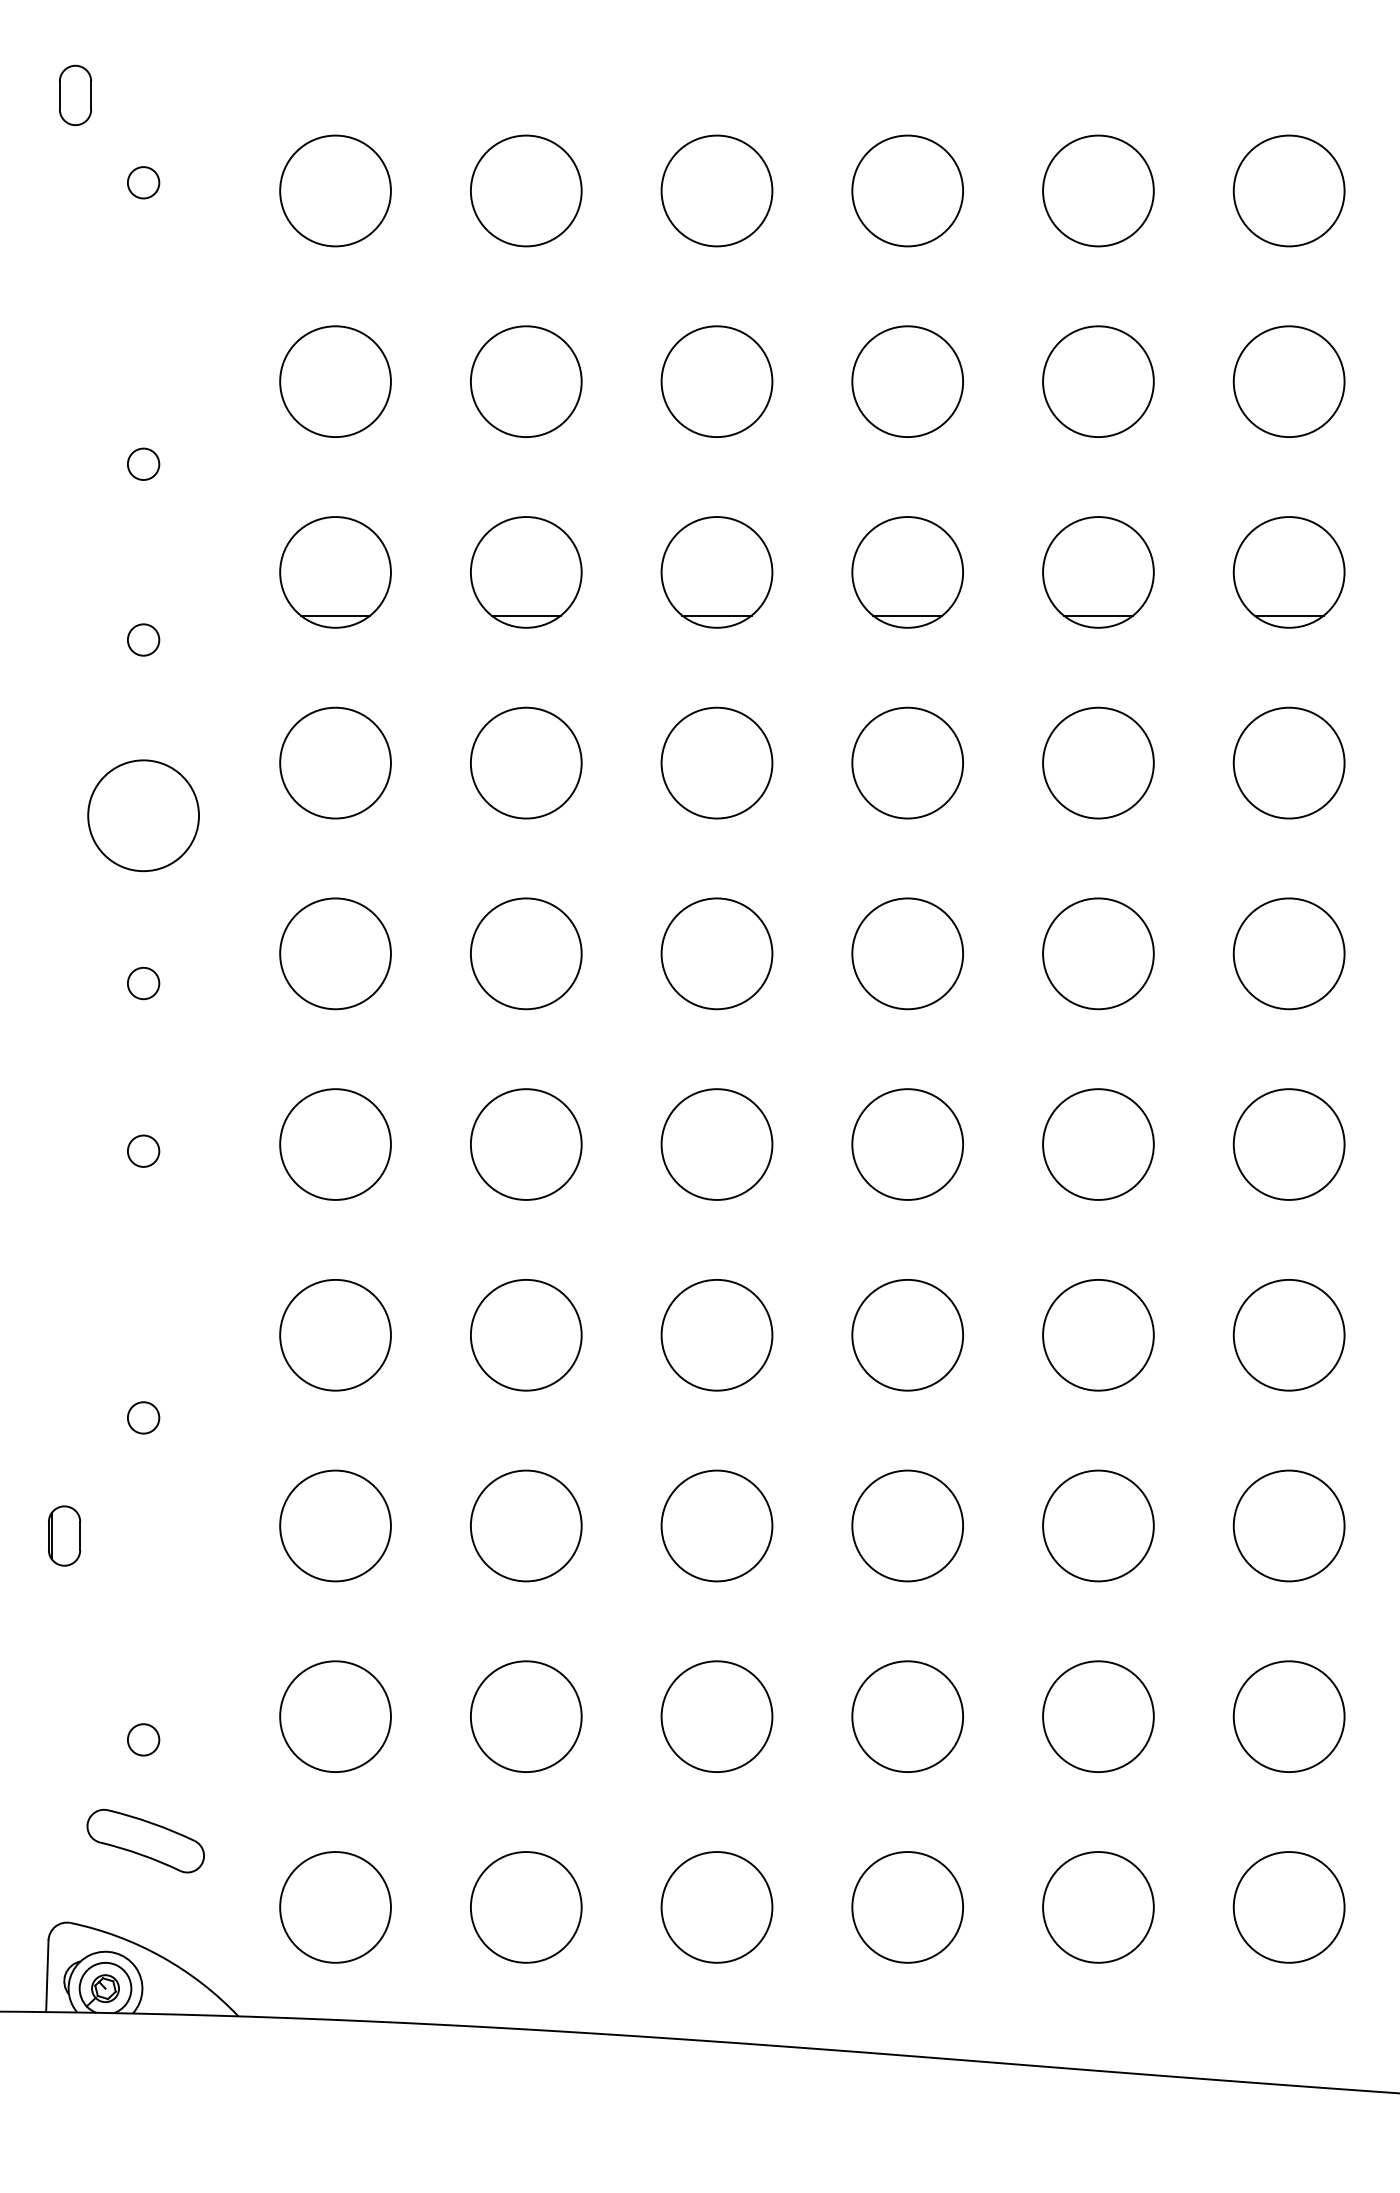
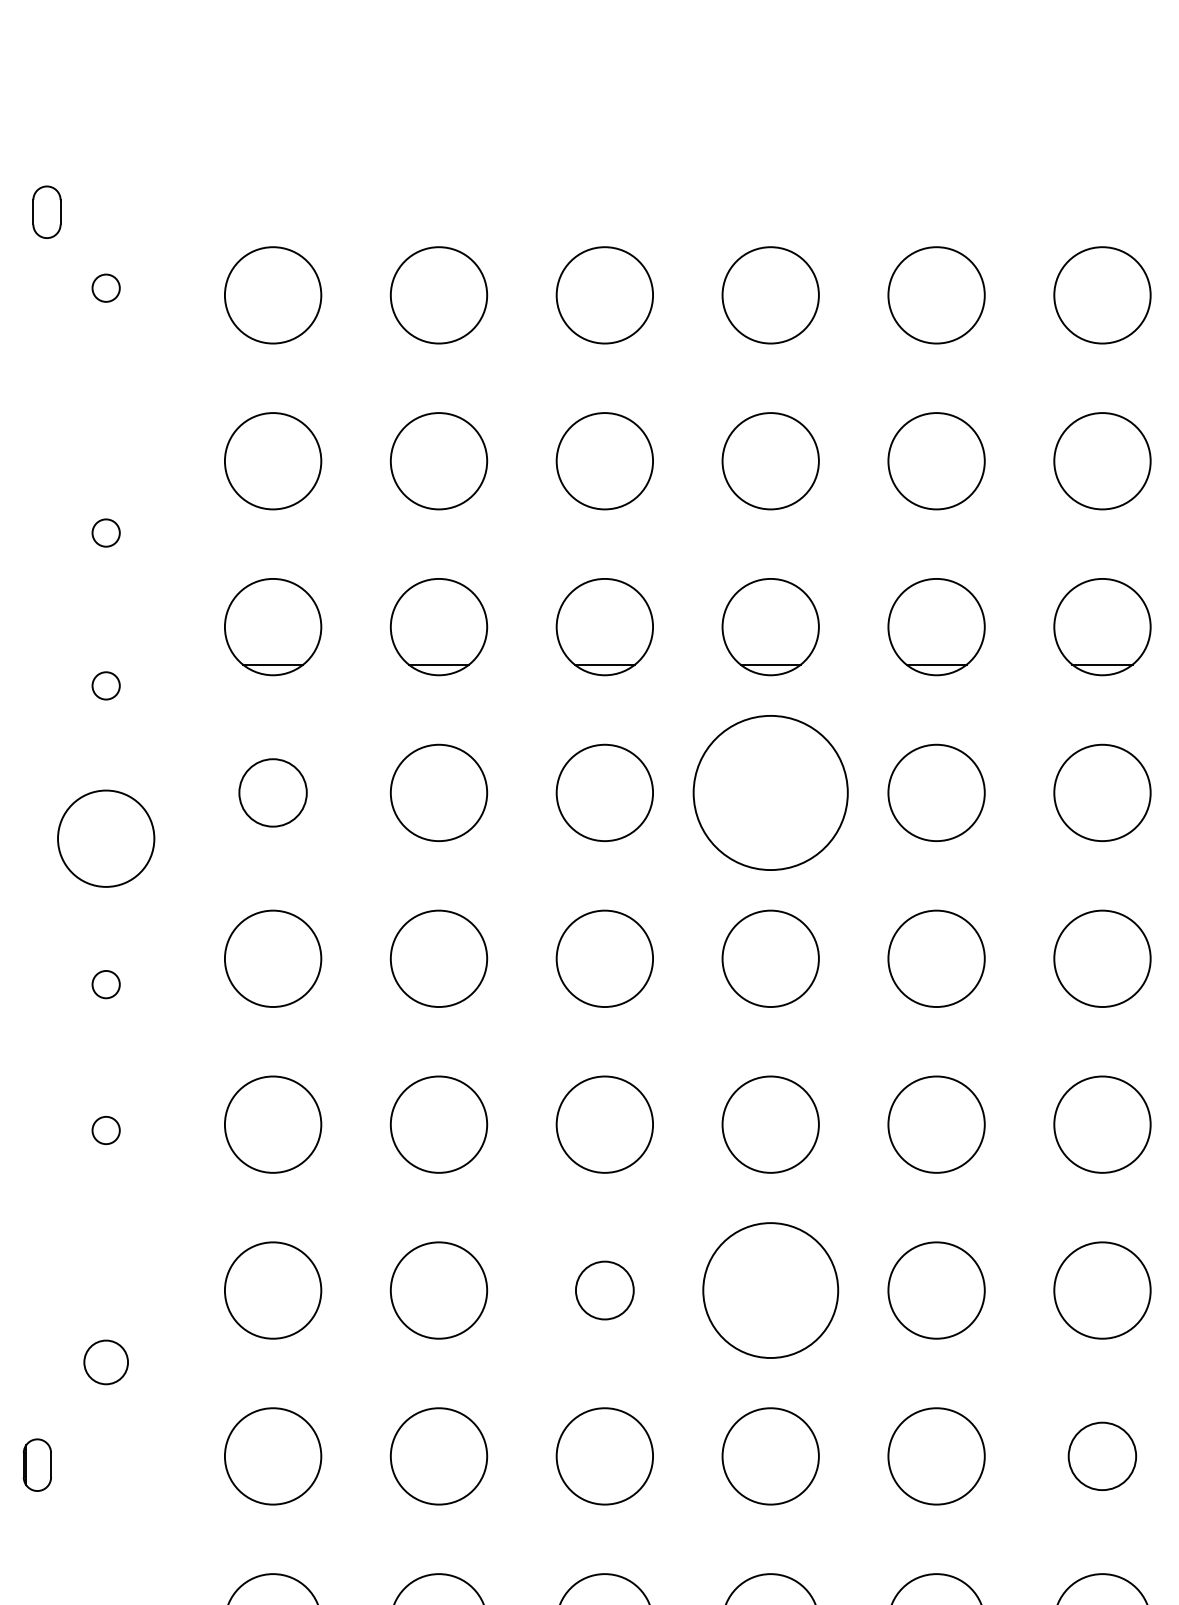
circle: (335, 762) -> (273, 792), size x0.7
circle: (907, 762) -> (770, 792), size x1.6
circle: (716, 1334) -> (604, 1289), size x0.6
circle: (907, 1334) -> (770, 1289), size x1.4
circle: (143, 1417) -> (106, 1362), size x1.6
circle: (1288, 1525) -> (1101, 1455), size x0.7

